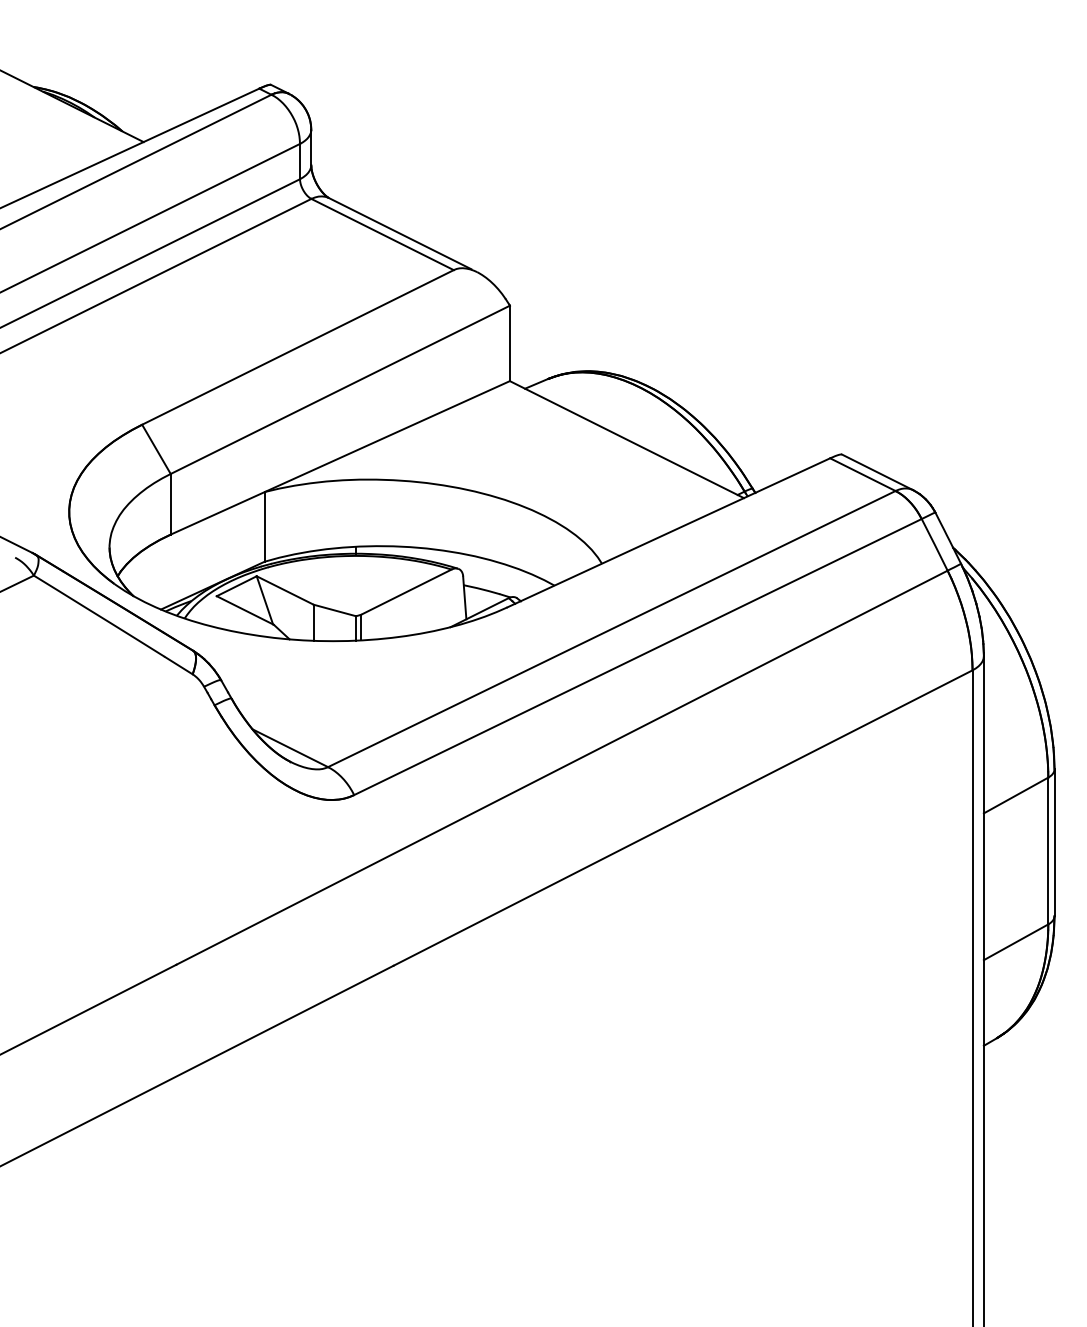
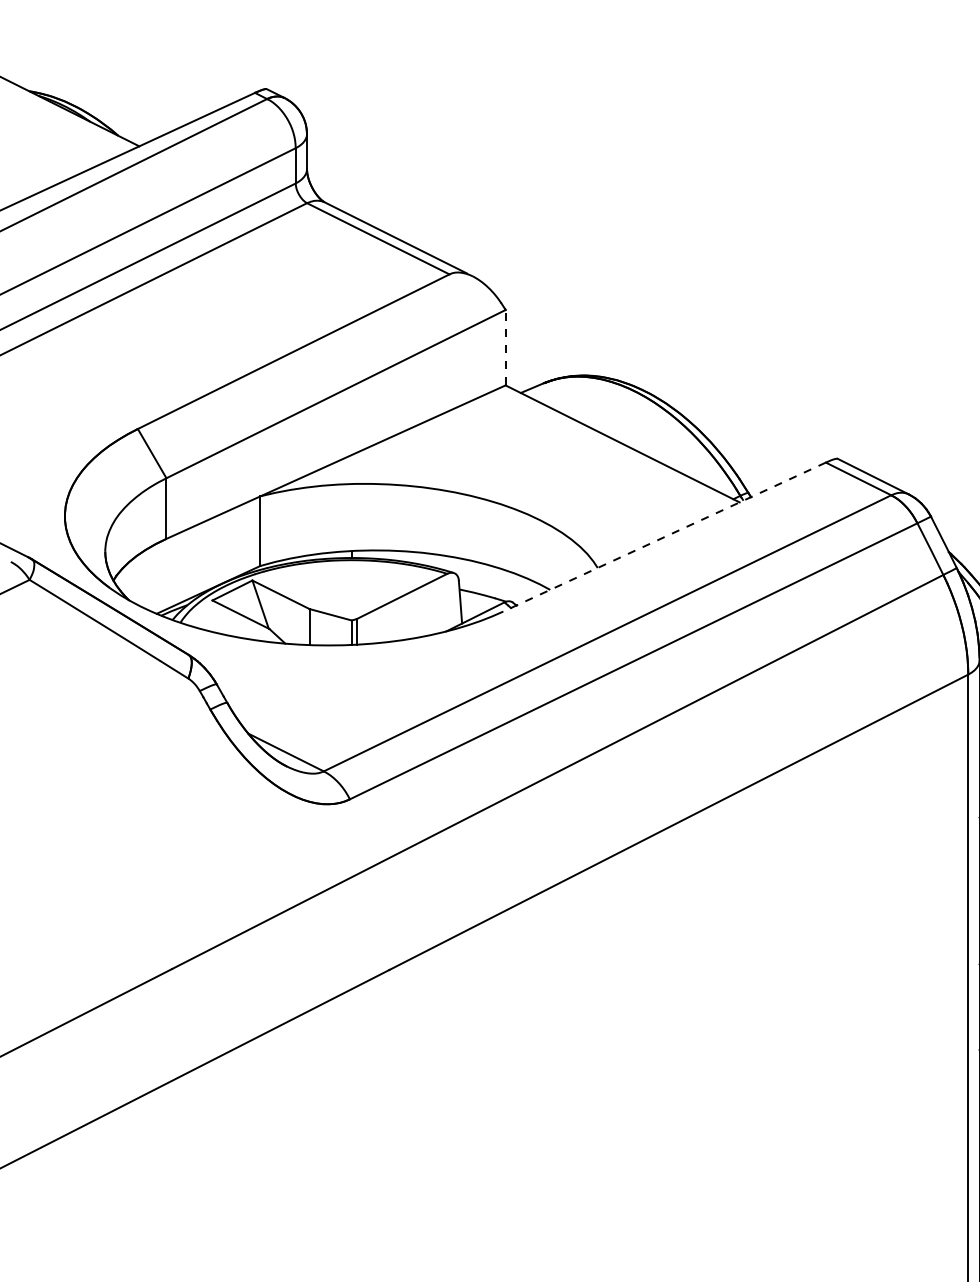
line: (509, 343) -> (505, 347), solid -> dashed
line: (668, 532) -> (664, 536), solid -> dashed

